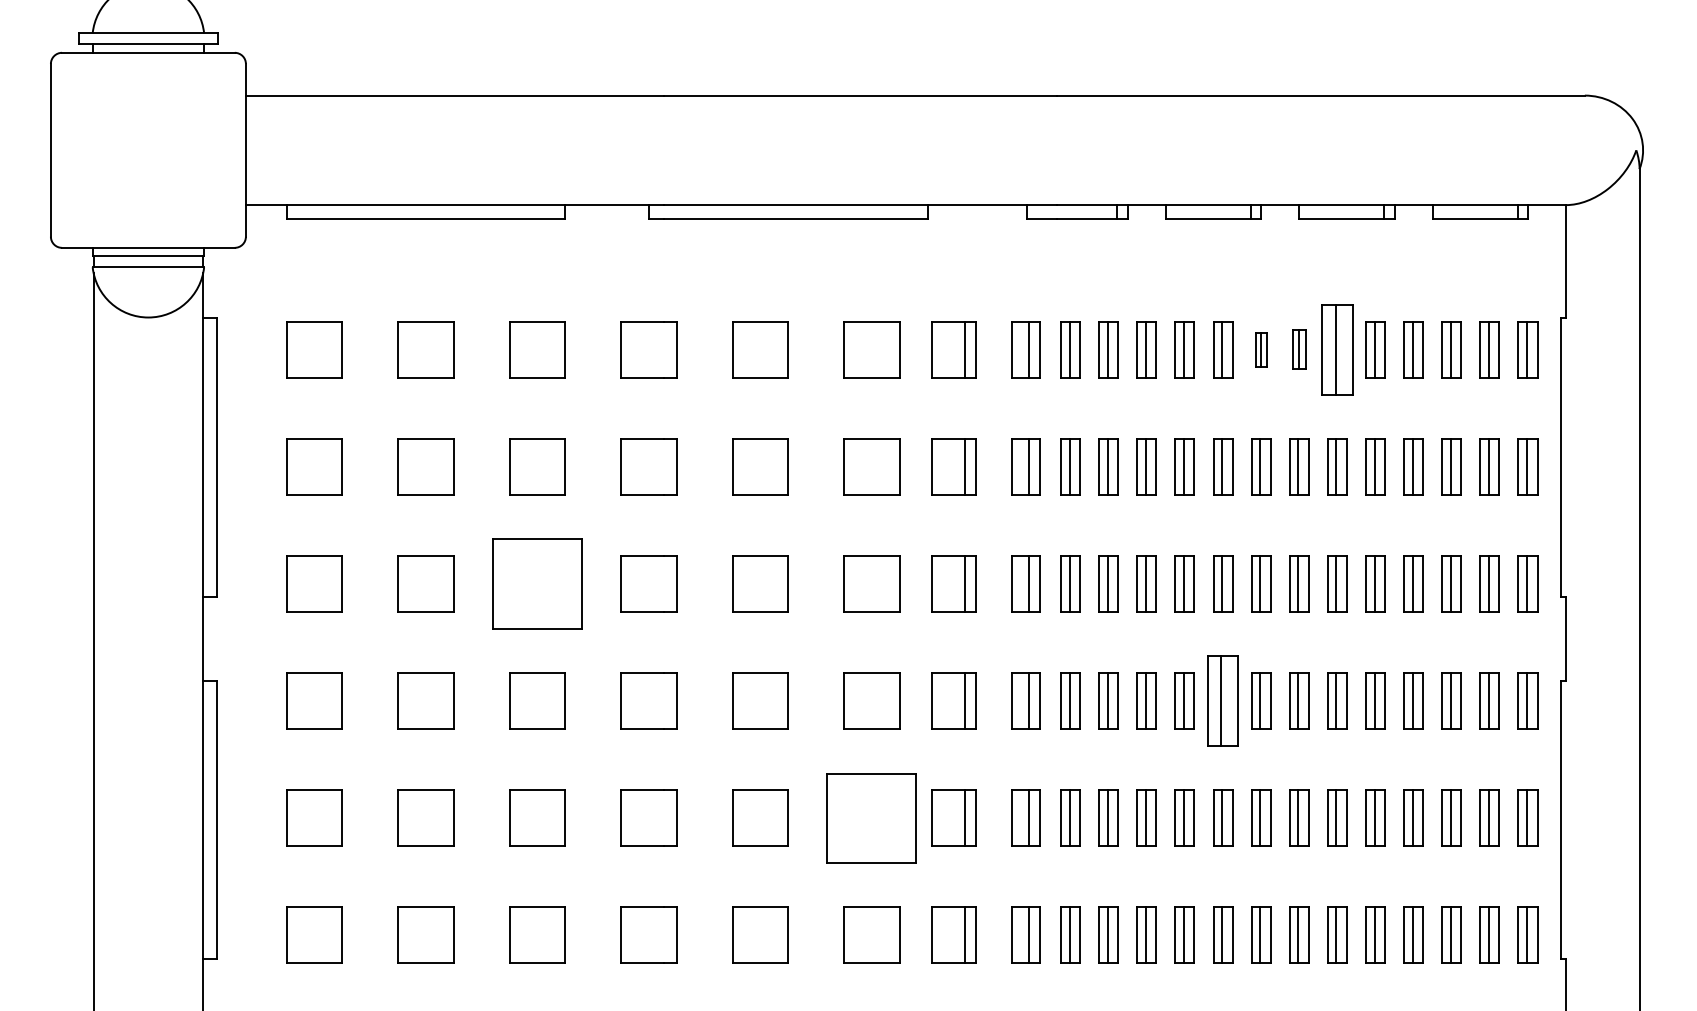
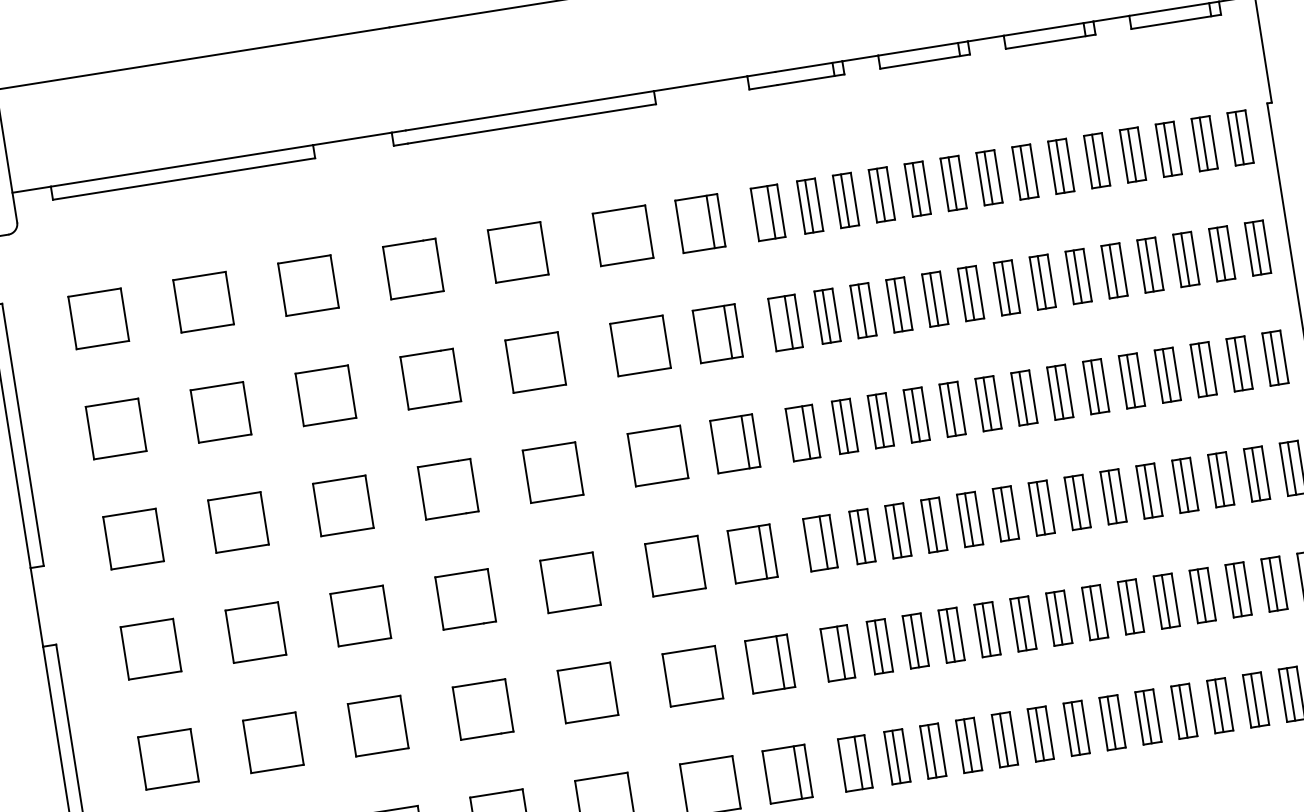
part: (1261, 349) -> (989, 177), size x1.67
part: (1299, 349) -> (1025, 171), size x1.43
part: (1337, 349) -> (1061, 165), size x0.62
part: (537, 583) -> (343, 505), size x0.62
part: (1223, 700) -> (1006, 513), size x0.62
part: (871, 817) -> (692, 675), size x0.62

